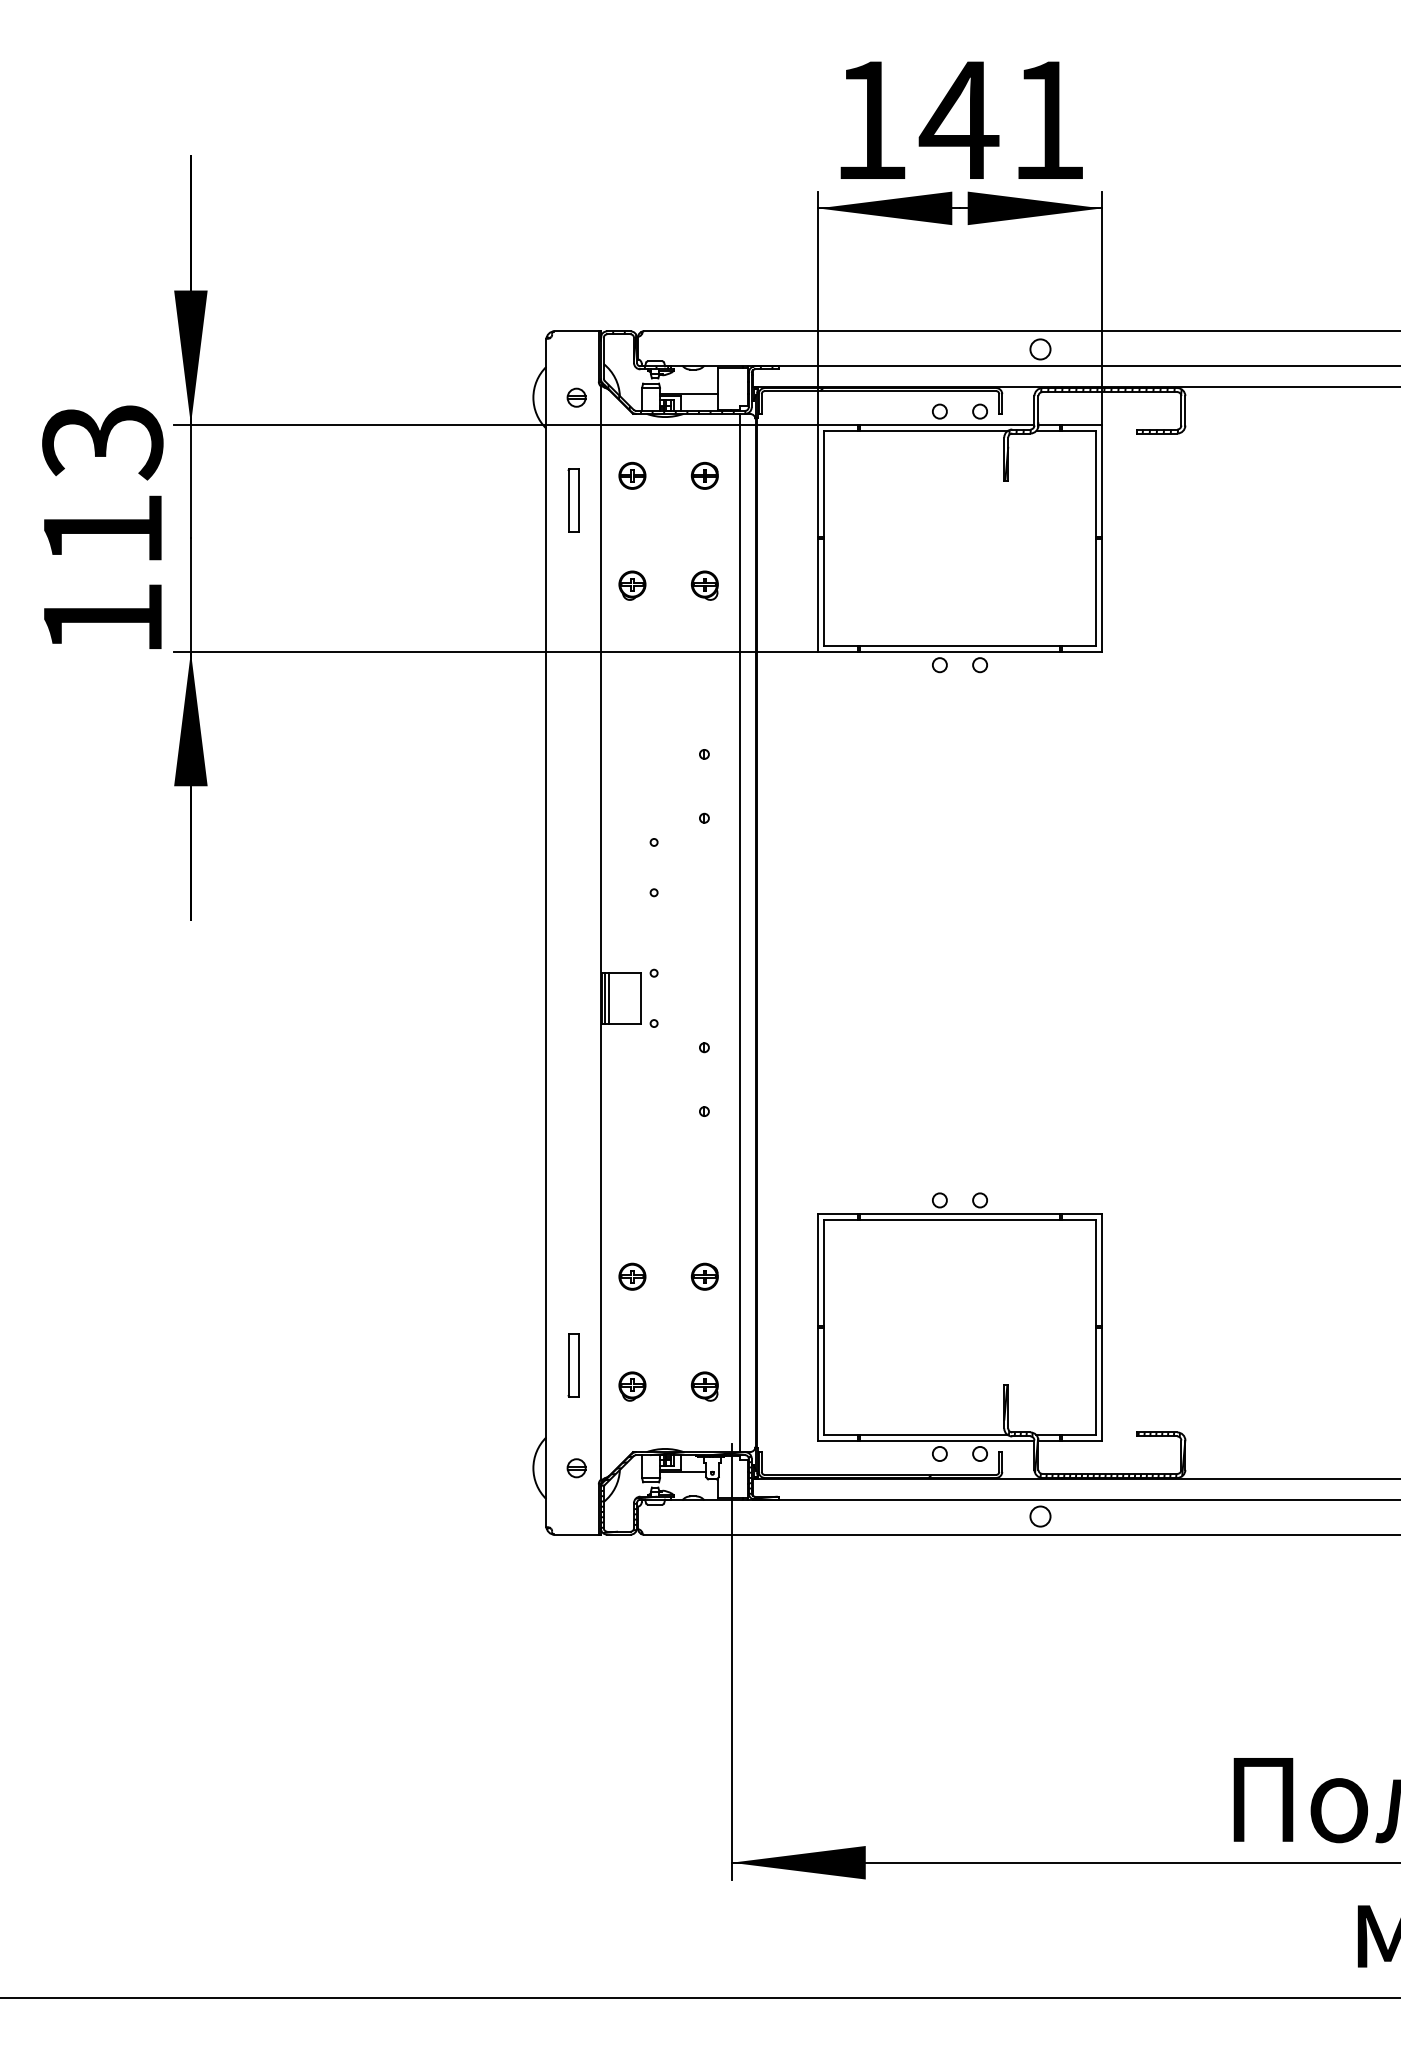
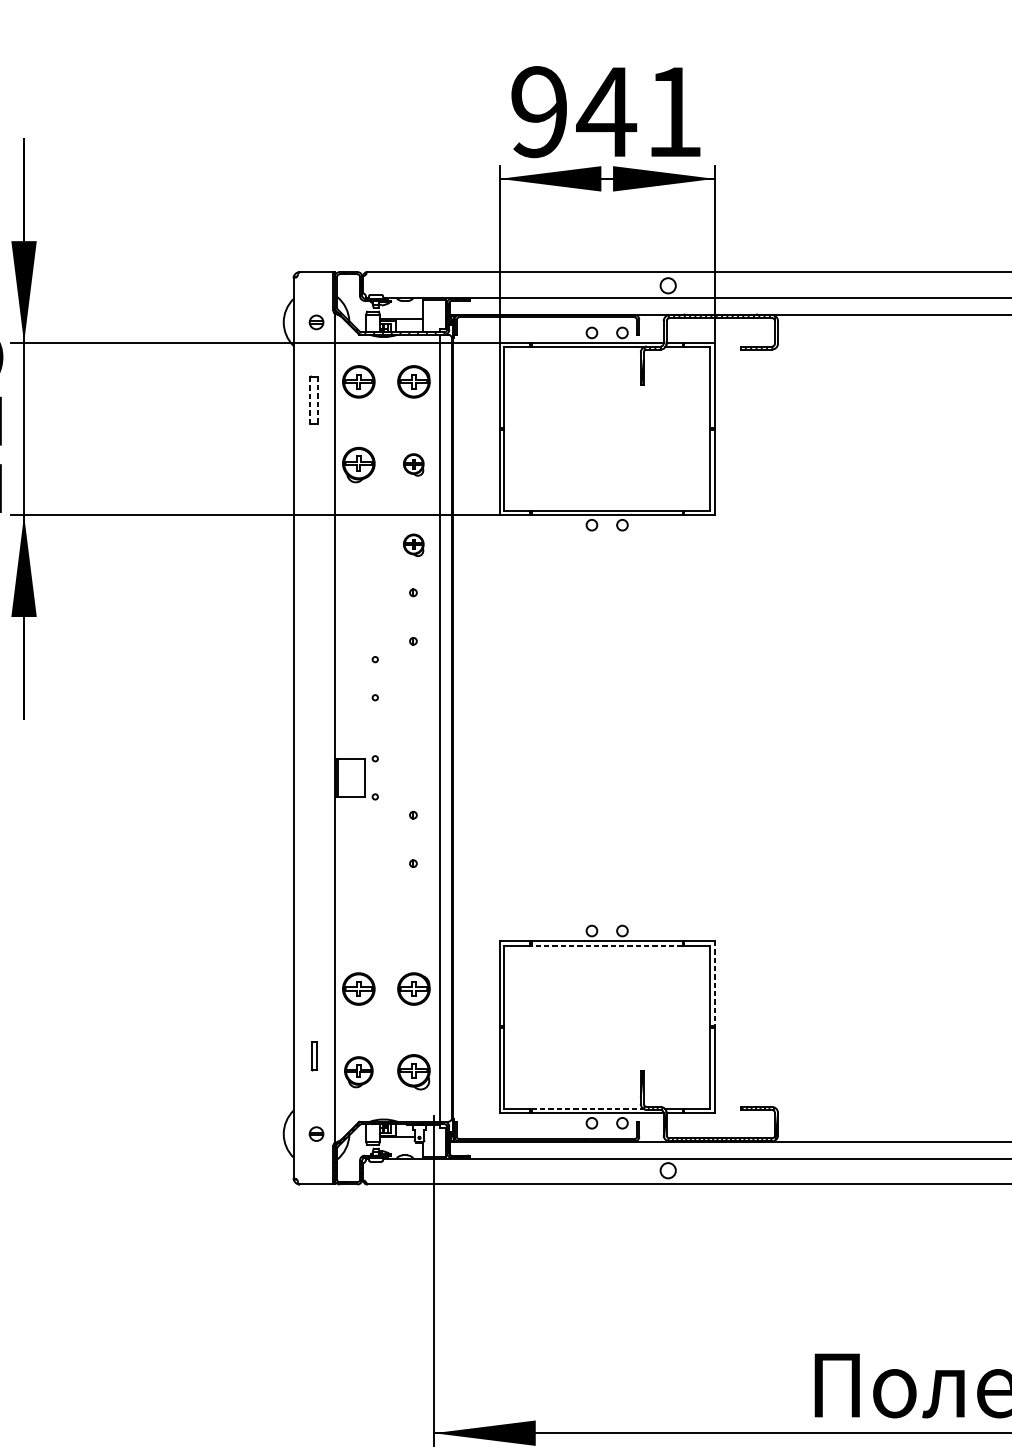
text: (869, 120) -> (538, 112), 141 -> 941
part: (632, 475) -> (358, 381), size x1.6
part: (704, 475) -> (413, 381), size x1.6
line: (568, 499) -> (310, 399), solid -> dashed
line: (578, 500) -> (317, 400), solid -> dashed
part: (632, 585) -> (358, 464), size x1.6
part: (704, 691) -> (413, 545), added
line: (609, 998) -> (341, 777), removed
line: (960, 1219) -> (607, 945), solid -> dashed
line: (1101, 1270) -> (714, 984), solid -> dashed
part: (632, 1276) -> (358, 988), size x1.6
part: (704, 1276) -> (413, 988), size x1.6
part: (573, 1365) -> (314, 1056), size x0.6
part: (632, 1386) -> (358, 1072), size x1.4
part: (704, 1386) -> (413, 1072), size x1.6
line: (933, 1434) -> (587, 1108), solid -> dashed

